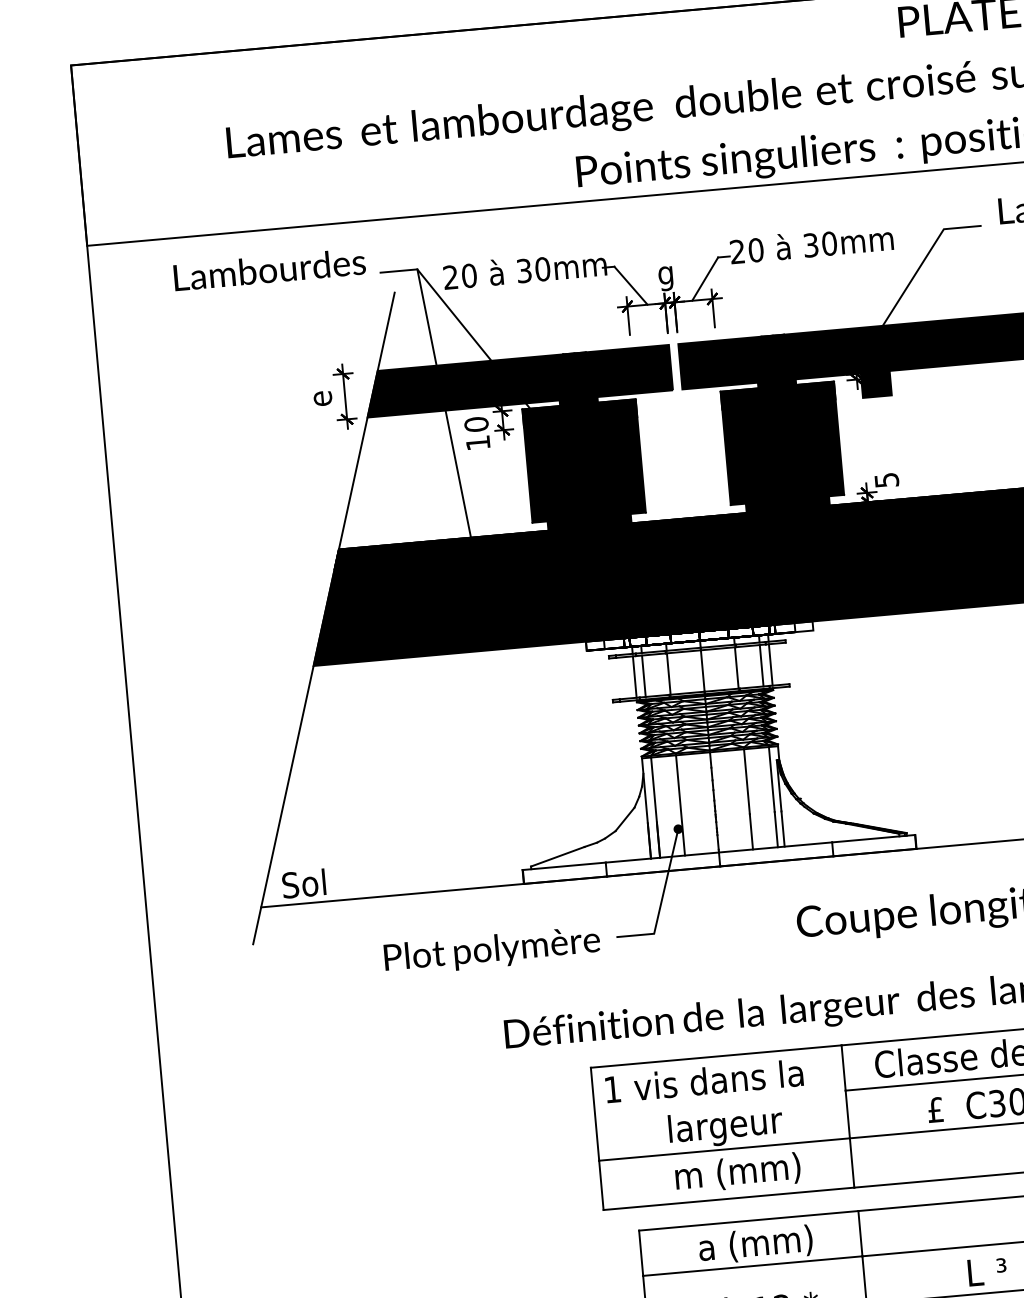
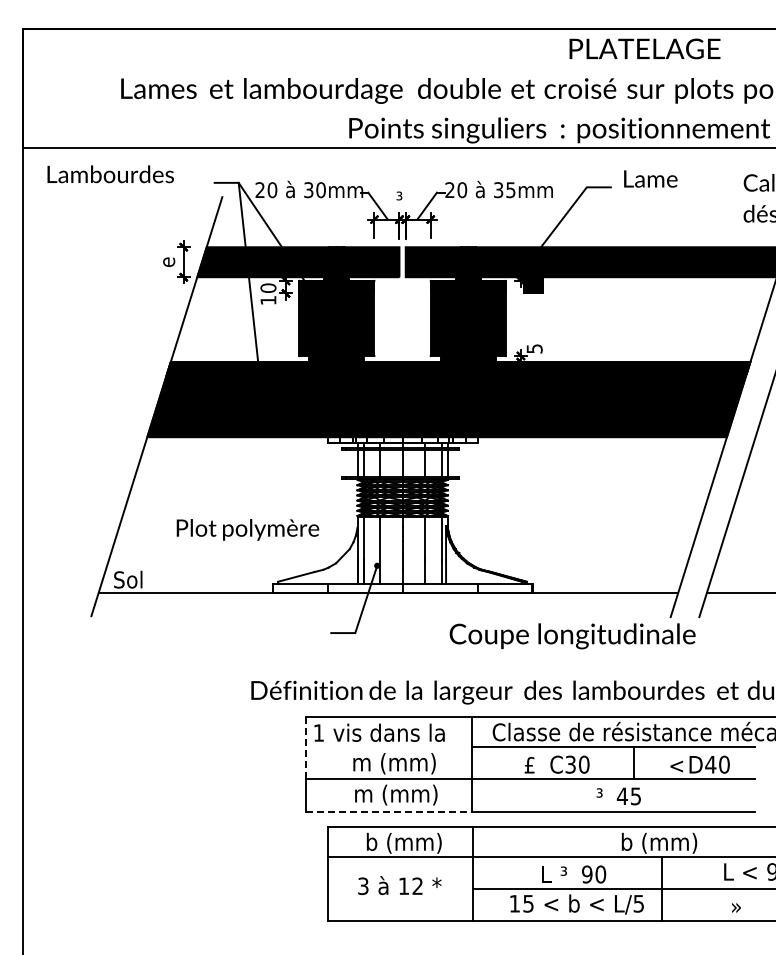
text: (828, 244) -> (510, 190), 30mm -> 35mm
text: (269, 269) -> (110, 174), moved
text: (665, 275) -> (401, 201), g -> ³
text: (491, 950) -> (247, 529), moved
line: (594, 1114) -> (305, 748), solid -> dashed
text: (731, 1127) -> (394, 764), largeur -> m (mm)
line: (728, 1198) -> (388, 811), solid -> dashed
text: (755, 1243) -> (403, 842), a (mm) -> b (mm)

